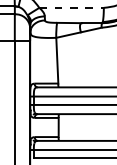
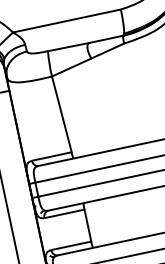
line: (72, 7) -> (68, 20), dashed -> solid

